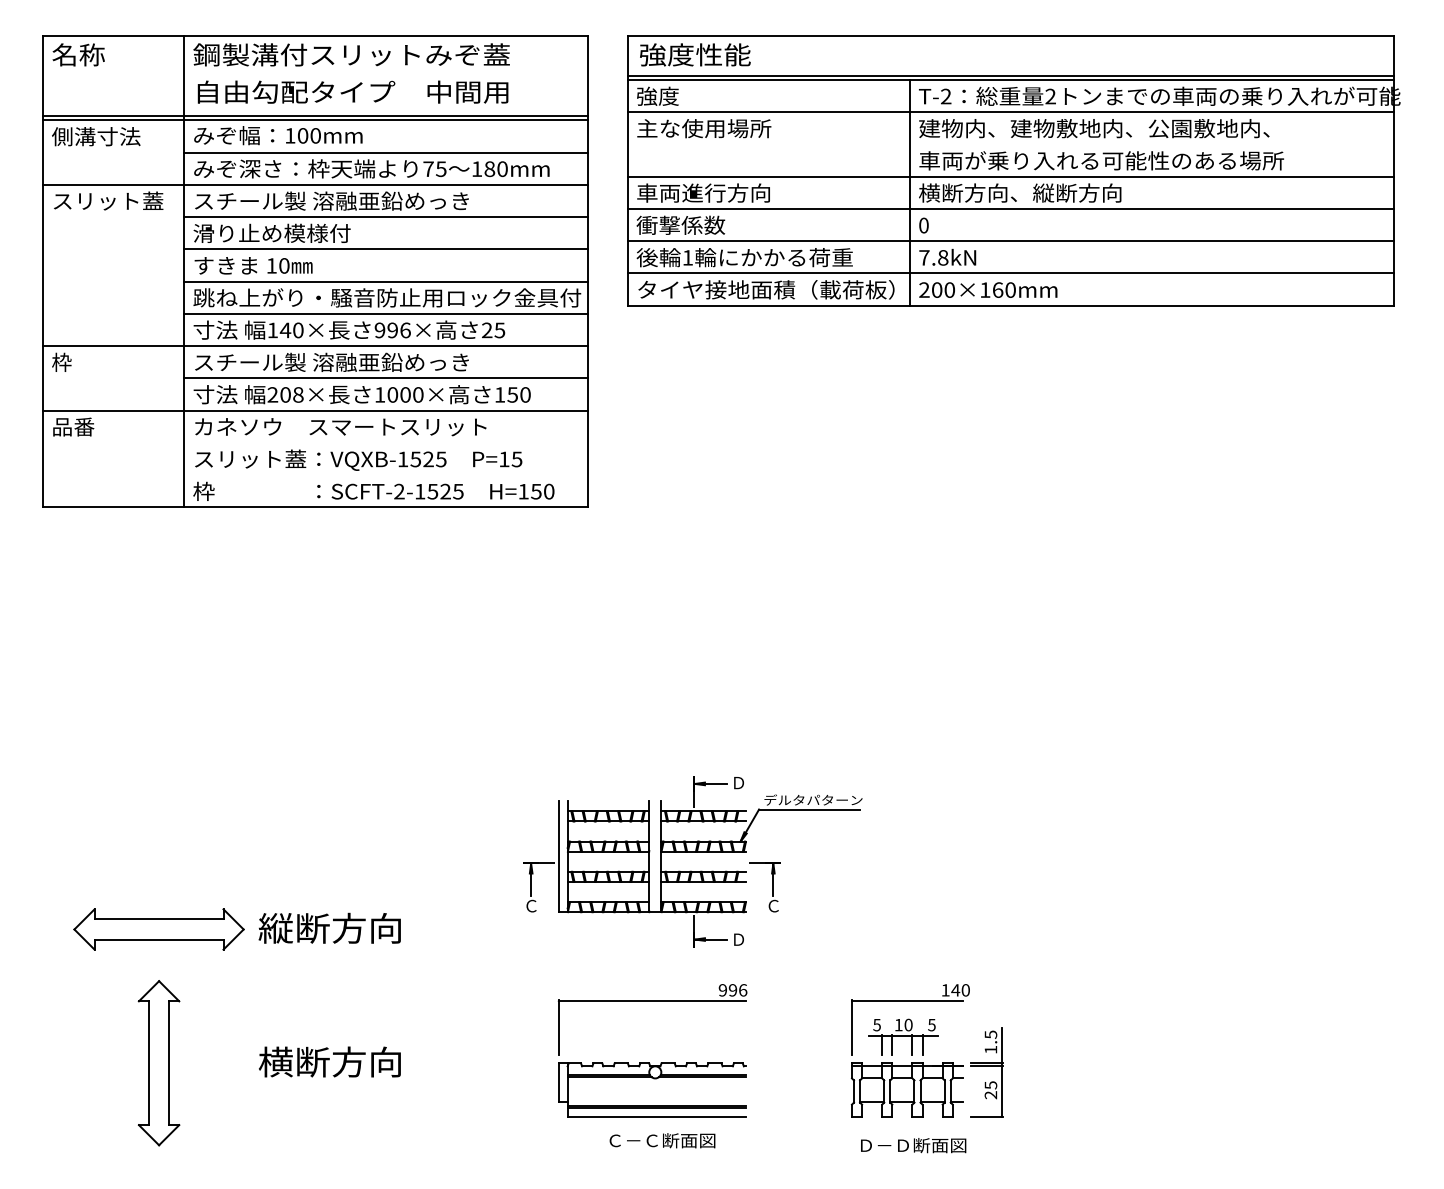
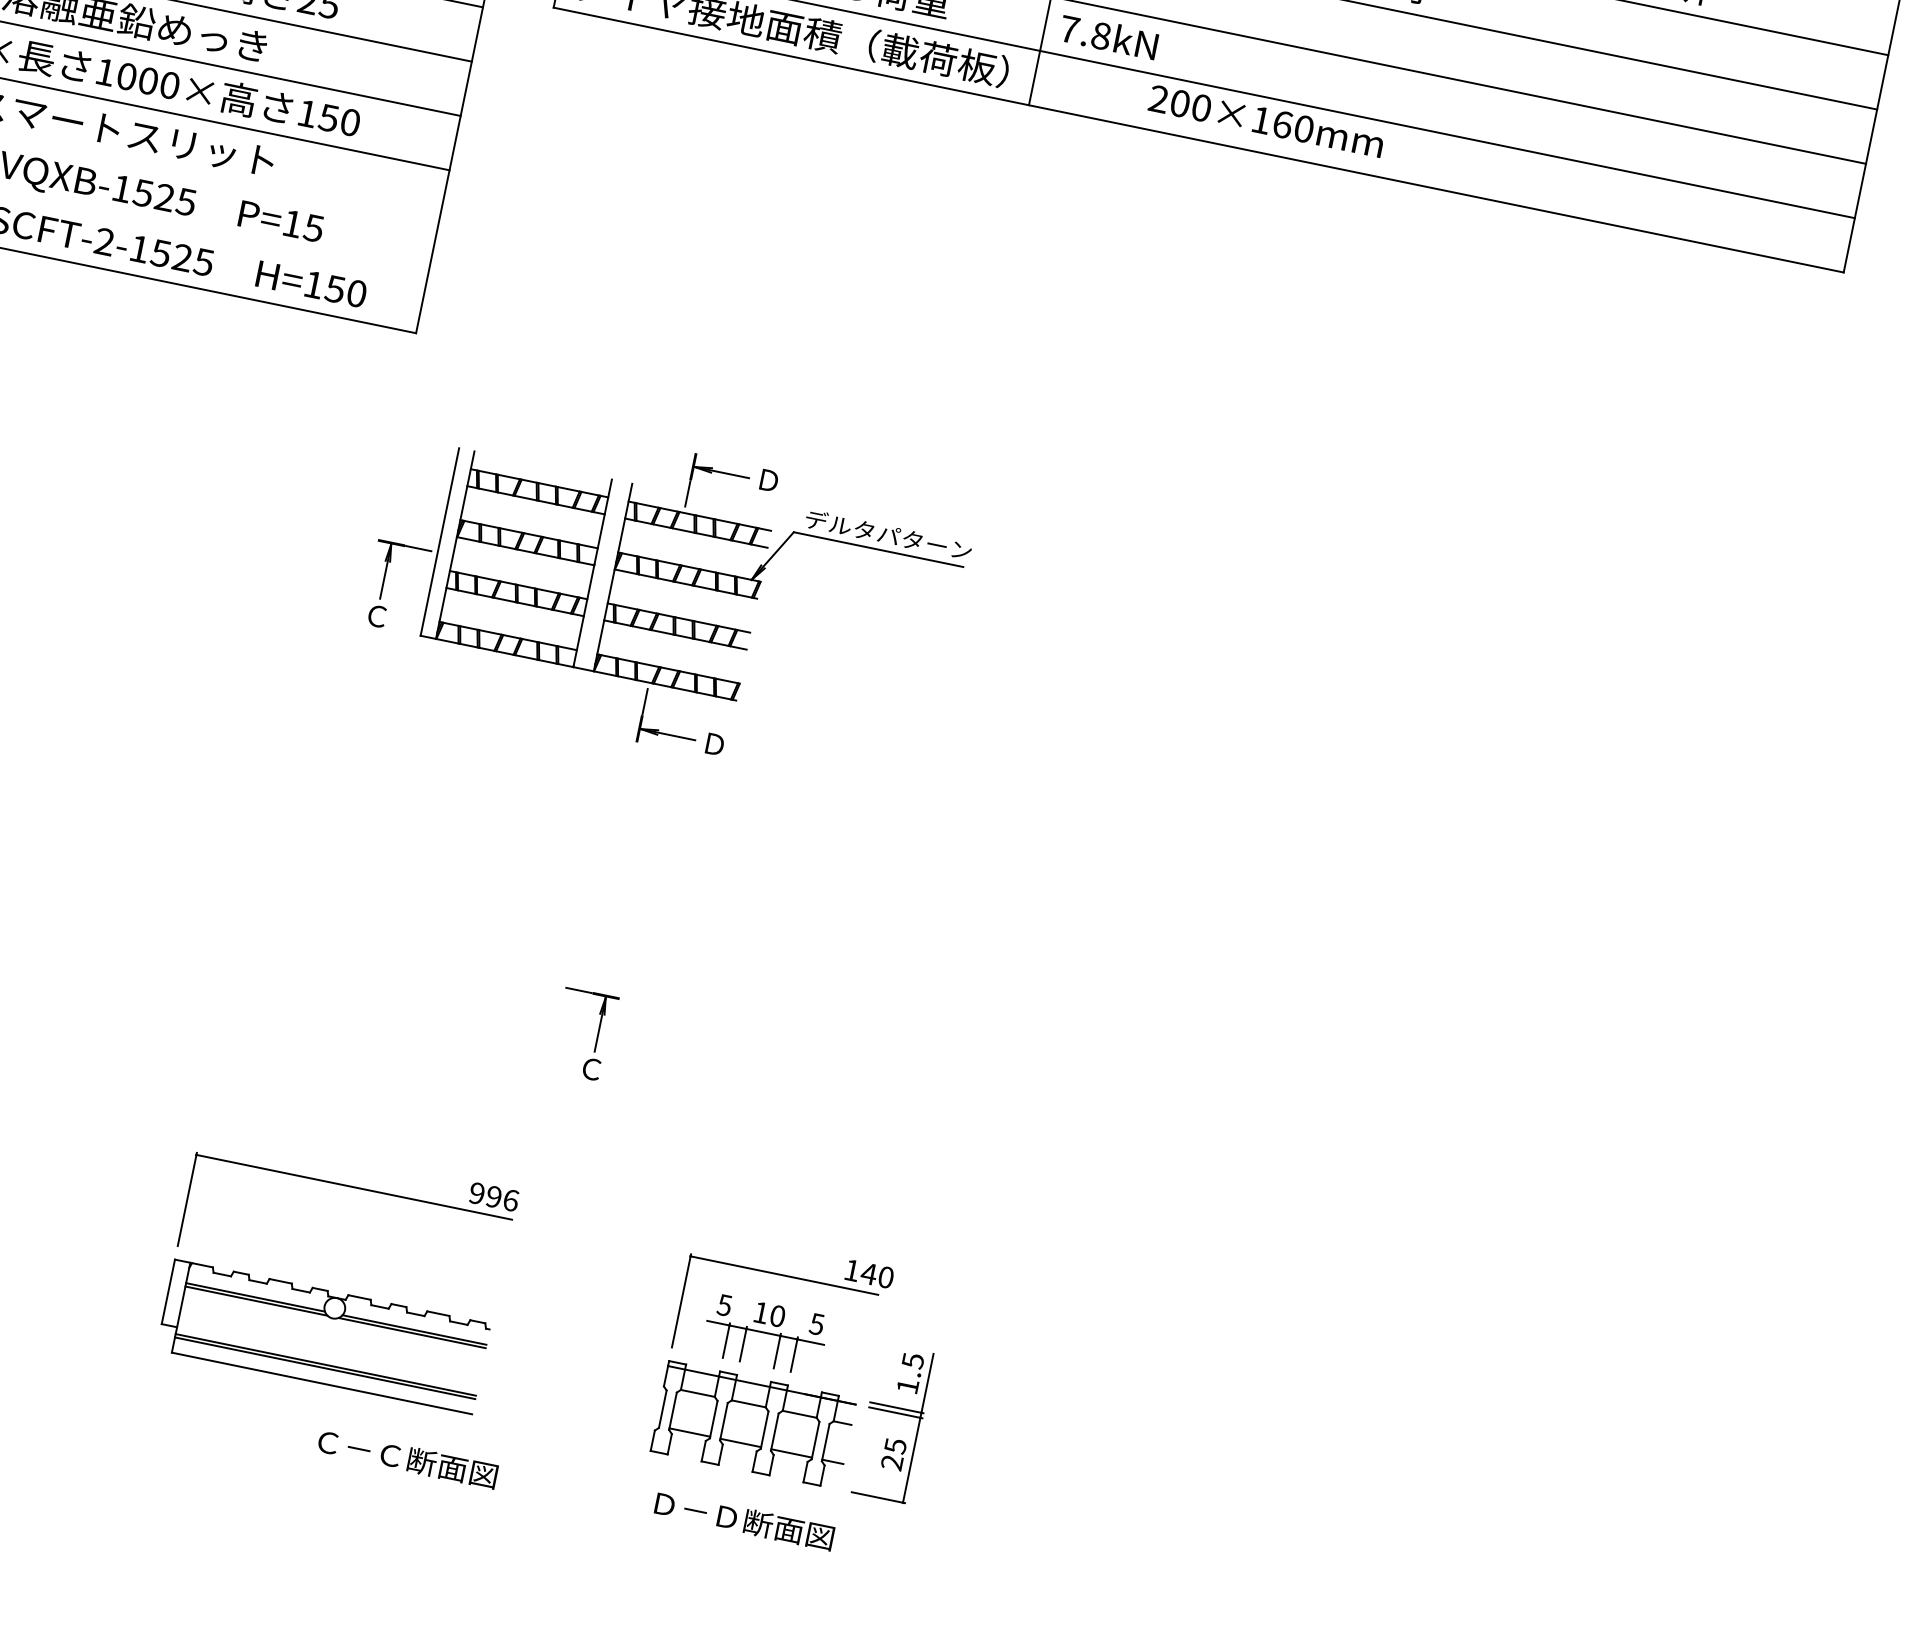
text: (988, 289) -> (1266, 120), moved
part: (692, 852) -> (666, 581), moved
text: (662, 1140) -> (407, 1458), moved

